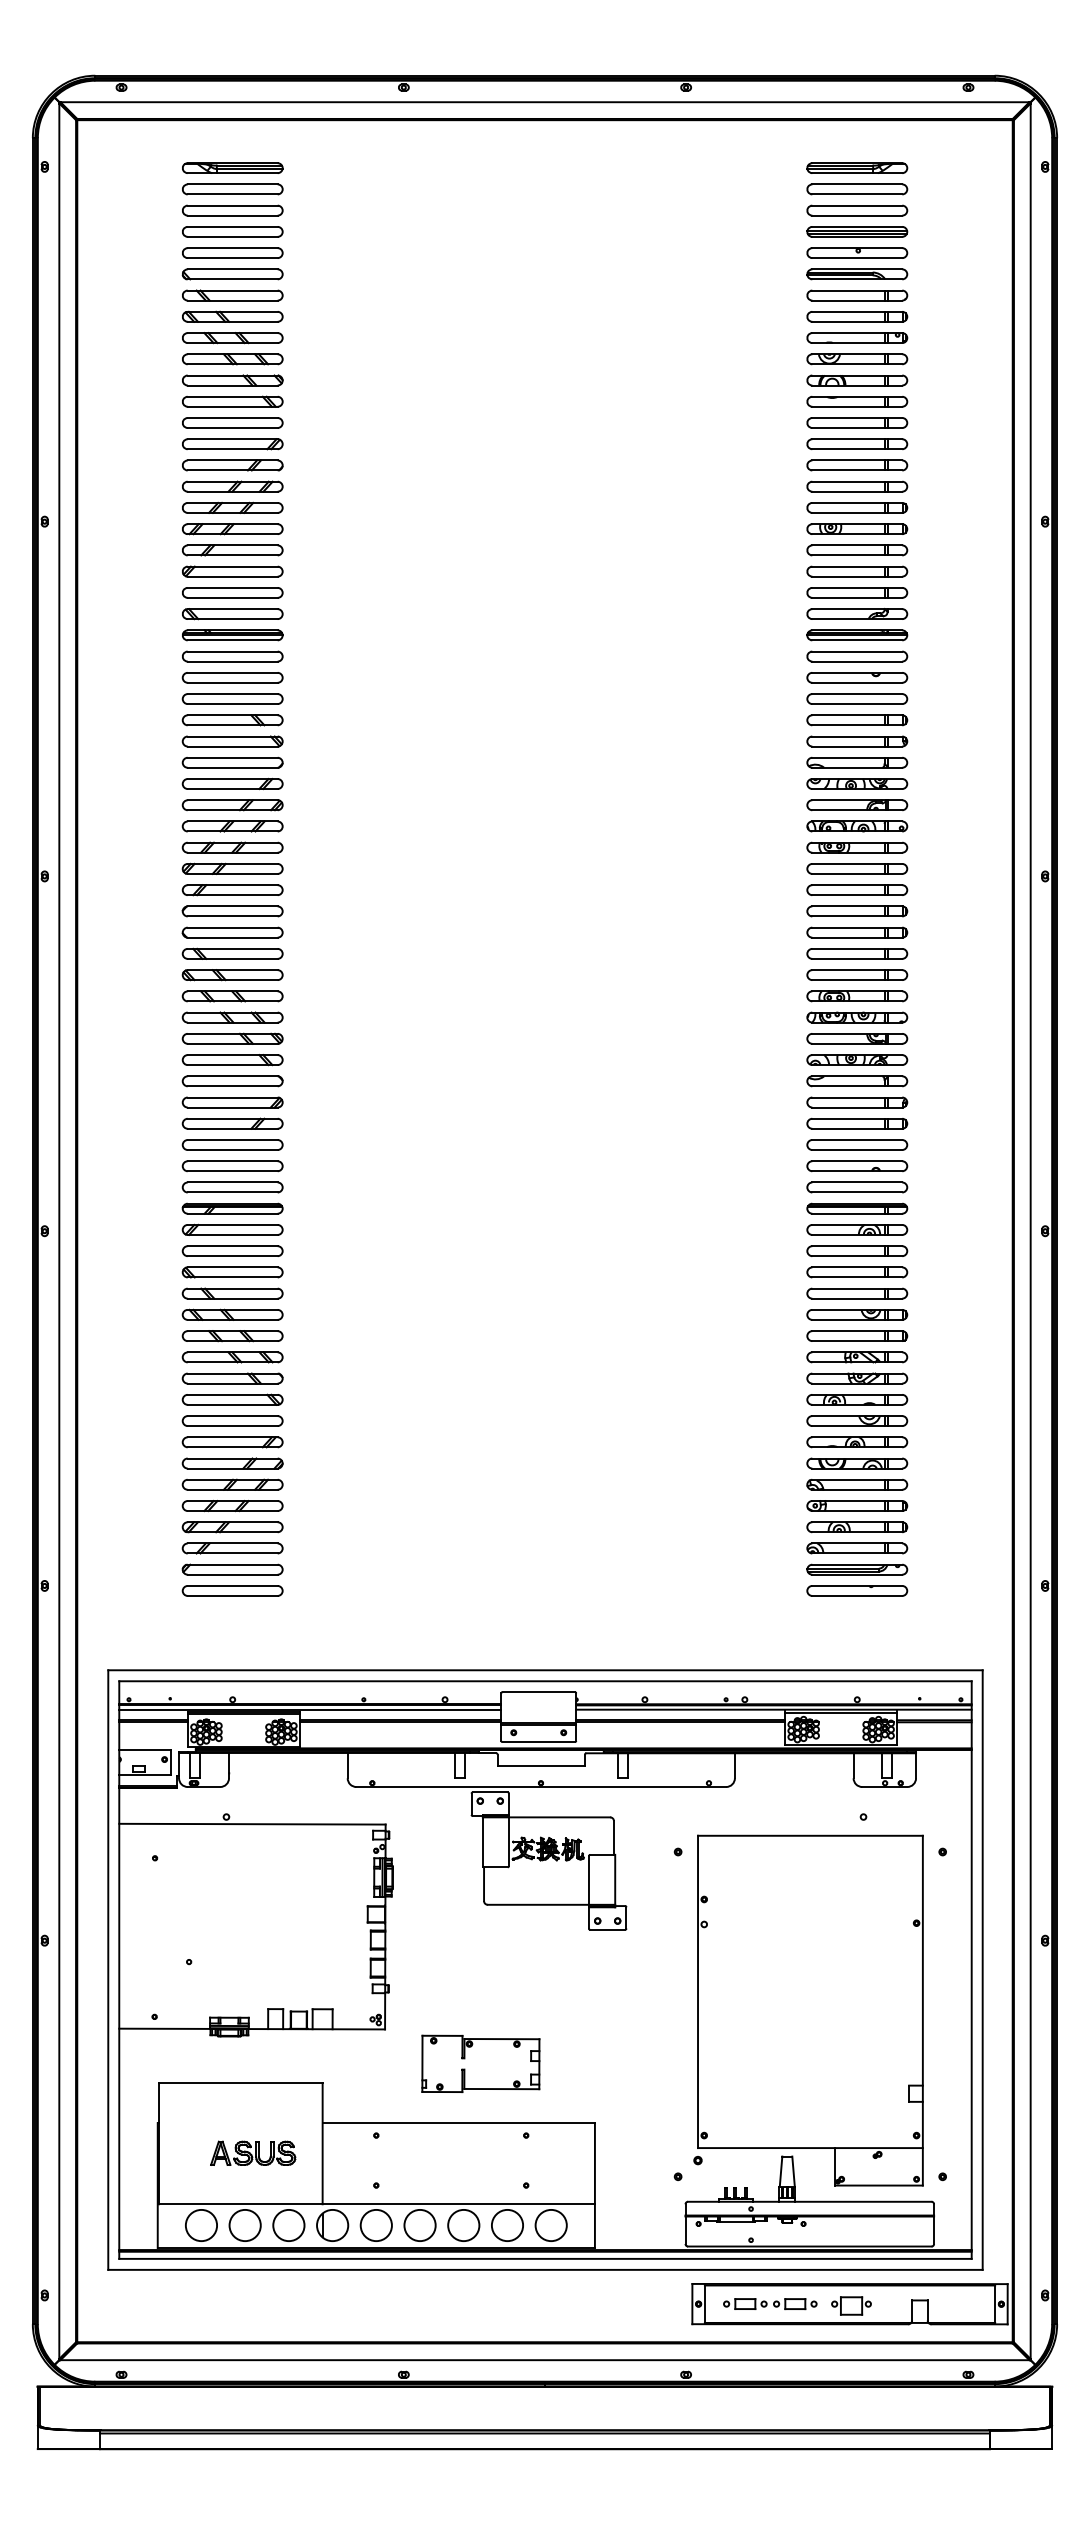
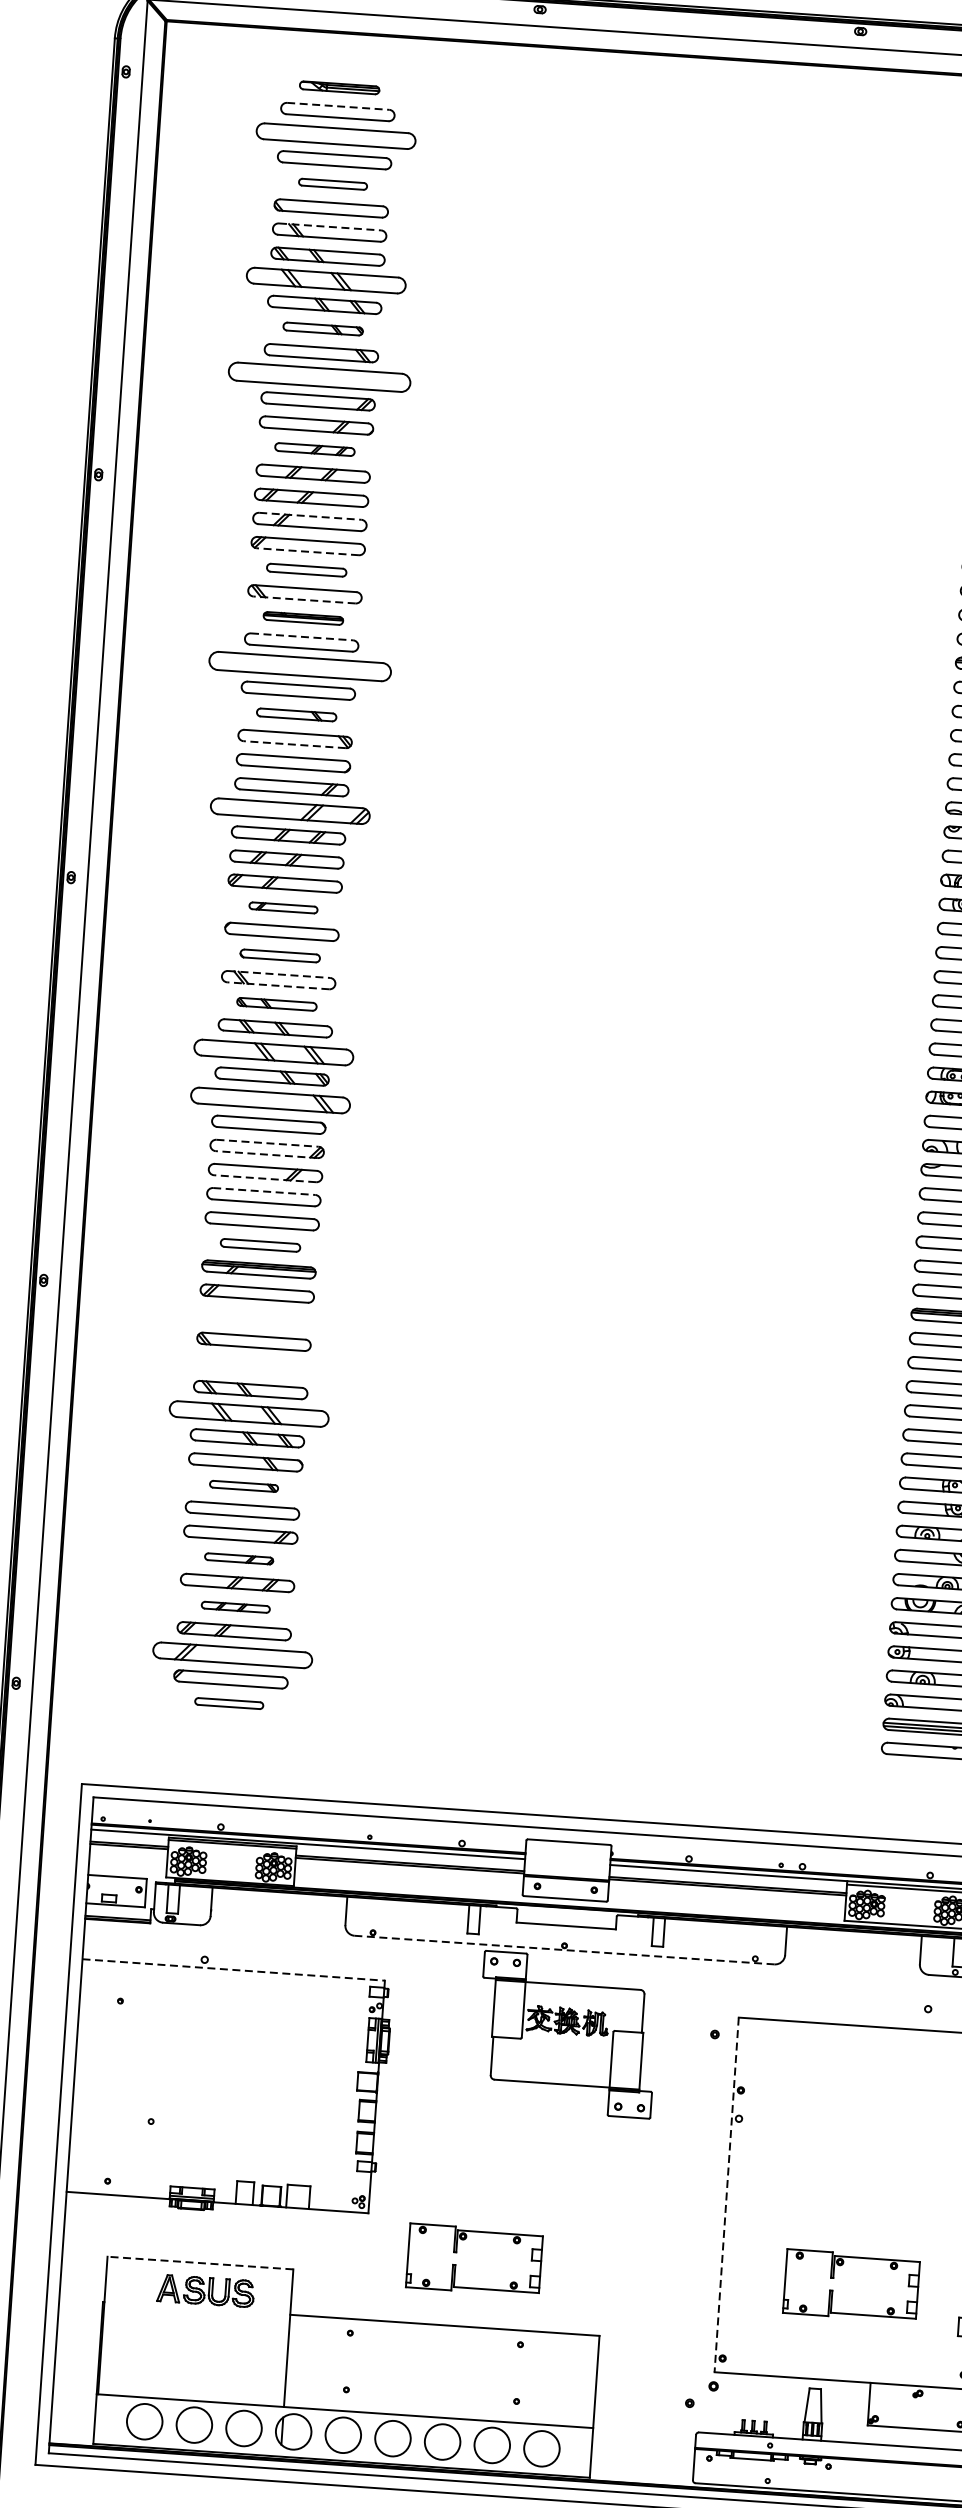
part: (232, 167) -> (339, 87), size x0.7
line: (232, 184) -> (337, 106), solid -> dashed
part: (232, 210) -> (335, 135), size x1.4
part: (232, 252) -> (332, 183), size x0.6
line: (232, 290) -> (329, 226), solid -> dashed
part: (232, 338) -> (326, 281), size x1.4
part: (232, 380) -> (322, 329), size x0.7
part: (232, 422) -> (319, 376), size x1.6
part: (232, 486) -> (314, 449), size x0.7
line: (232, 545) -> (310, 516), solid -> dashed
line: (232, 576) -> (307, 551), solid -> dashed
part: (232, 592) -> (306, 569), size x0.7
line: (232, 619) -> (304, 600), solid -> dashed
part: (232, 635) -> (303, 618), size x0.7
line: (232, 651) -> (301, 636), solid -> dashed
part: (232, 677) -> (299, 666), size x1.6
part: (232, 720) -> (296, 715), size x0.7
line: (232, 746) -> (294, 744), solid -> dashed
part: (232, 805) -> (289, 811), size x1.4
part: (232, 890) -> (283, 908), size x0.6
part: (232, 932) -> (280, 955), size x0.7
line: (232, 948) -> (278, 974), solid -> dashed
line: (232, 958) -> (278, 985), solid -> dashed
part: (232, 975) -> (276, 1004), size x0.7
part: (232, 1017) -> (273, 1052), size x1.4
part: (232, 1060) -> (270, 1101), size x1.4
line: (232, 1097) -> (267, 1143), solid -> dashed
line: (232, 1107) -> (266, 1154), solid -> dashed
line: (232, 1128) -> (264, 1178), solid -> dashed
line: (232, 1140) -> (263, 1192), solid -> dashed
part: (232, 1187) -> (260, 1245), size x0.7
part: (232, 1250) -> (255, 1316), removed
part: (232, 1293) -> (252, 1365), removed
part: (232, 1336) -> (248, 1414), size x1.4
part: (232, 1399) -> (243, 1486), size x0.6
part: (232, 1463) -> (238, 1558), size x0.6
part: (232, 1506) -> (235, 1607), size x0.6
part: (232, 1548) -> (232, 1655), size x1.4
part: (232, 1590) -> (229, 1703), size x0.6
line: (541, 1787) -> (564, 1950), solid -> dashed
line: (252, 1824) -> (233, 1970), solid -> dashed
line: (698, 1992) -> (727, 2195), solid -> dashed
part: (812, 2063) -> (851, 2285), added
line: (240, 2083) -> (200, 2263), solid -> dashed
part: (253, 2152) -> (206, 2290), moved

